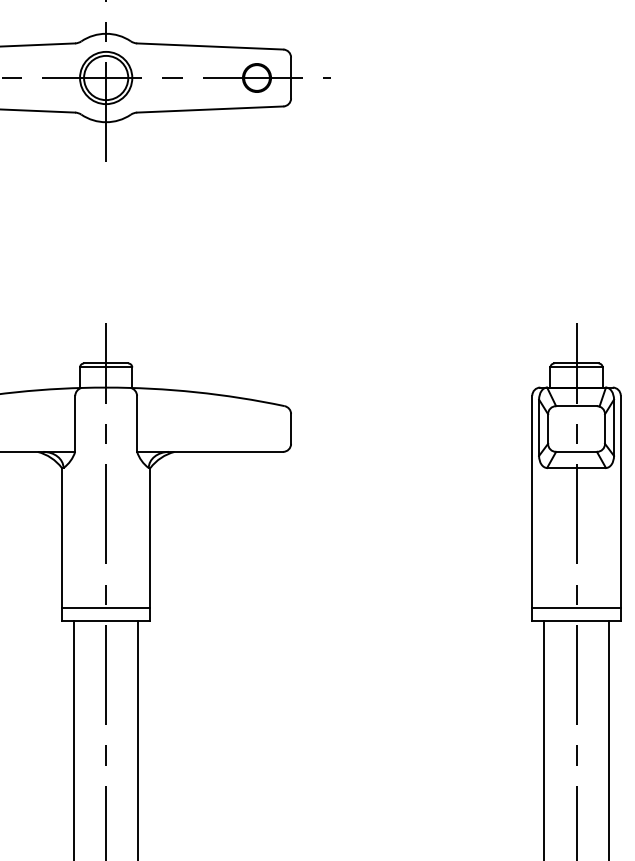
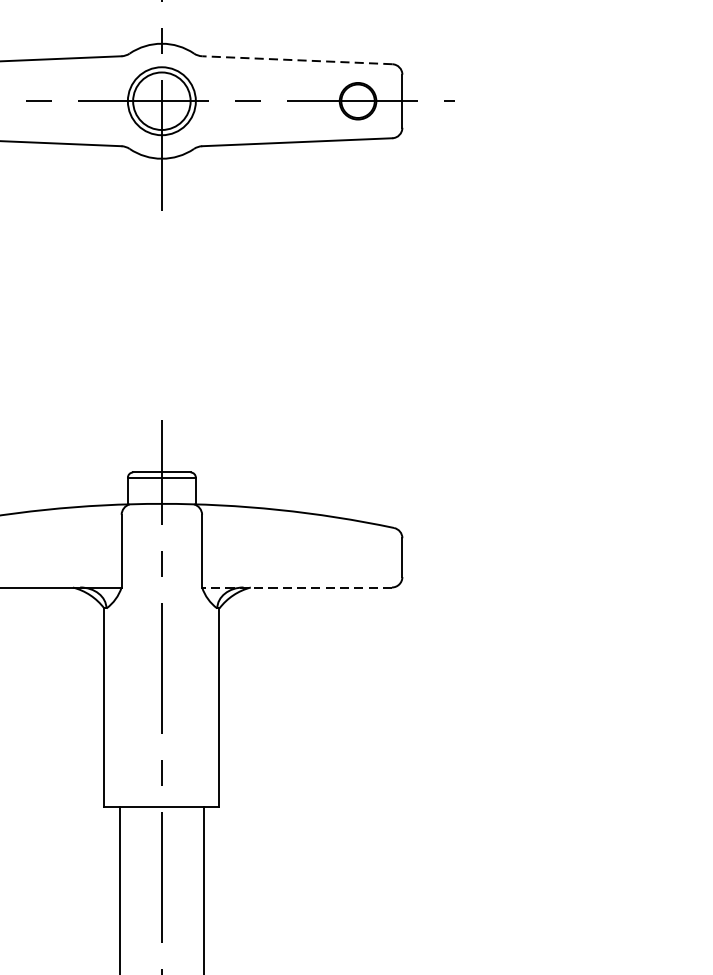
line: (209, 46) -> (296, 60), solid -> dashed
line: (210, 451) -> (297, 586), solid -> dashed
line: (105, 607) -> (161, 789), removed

